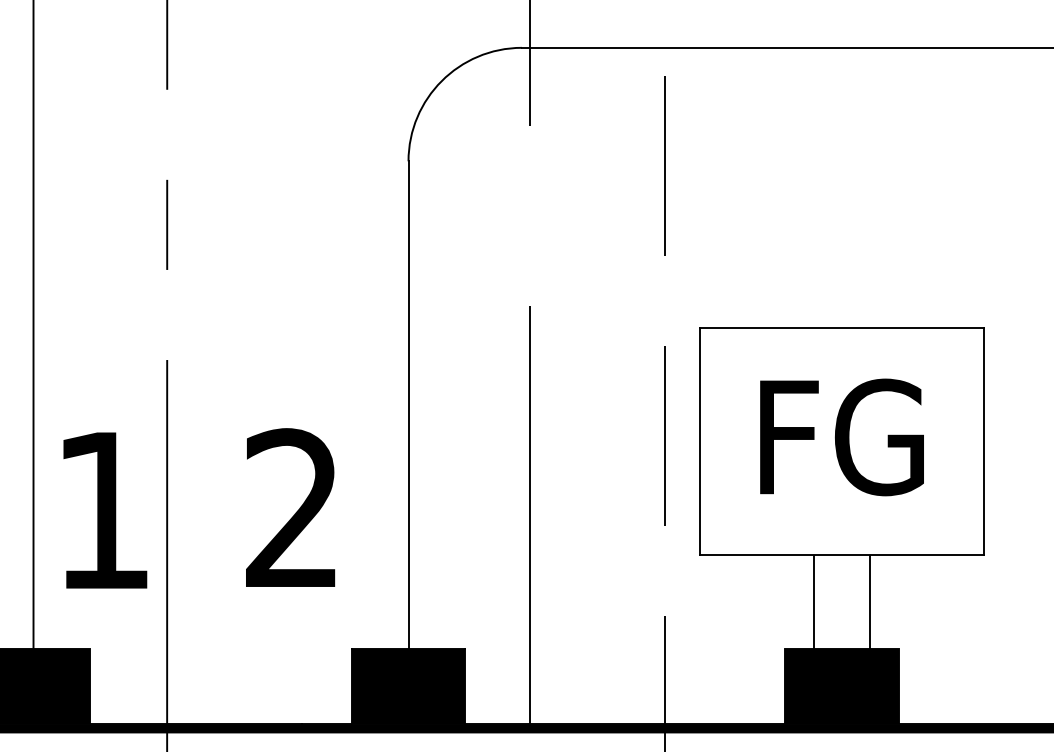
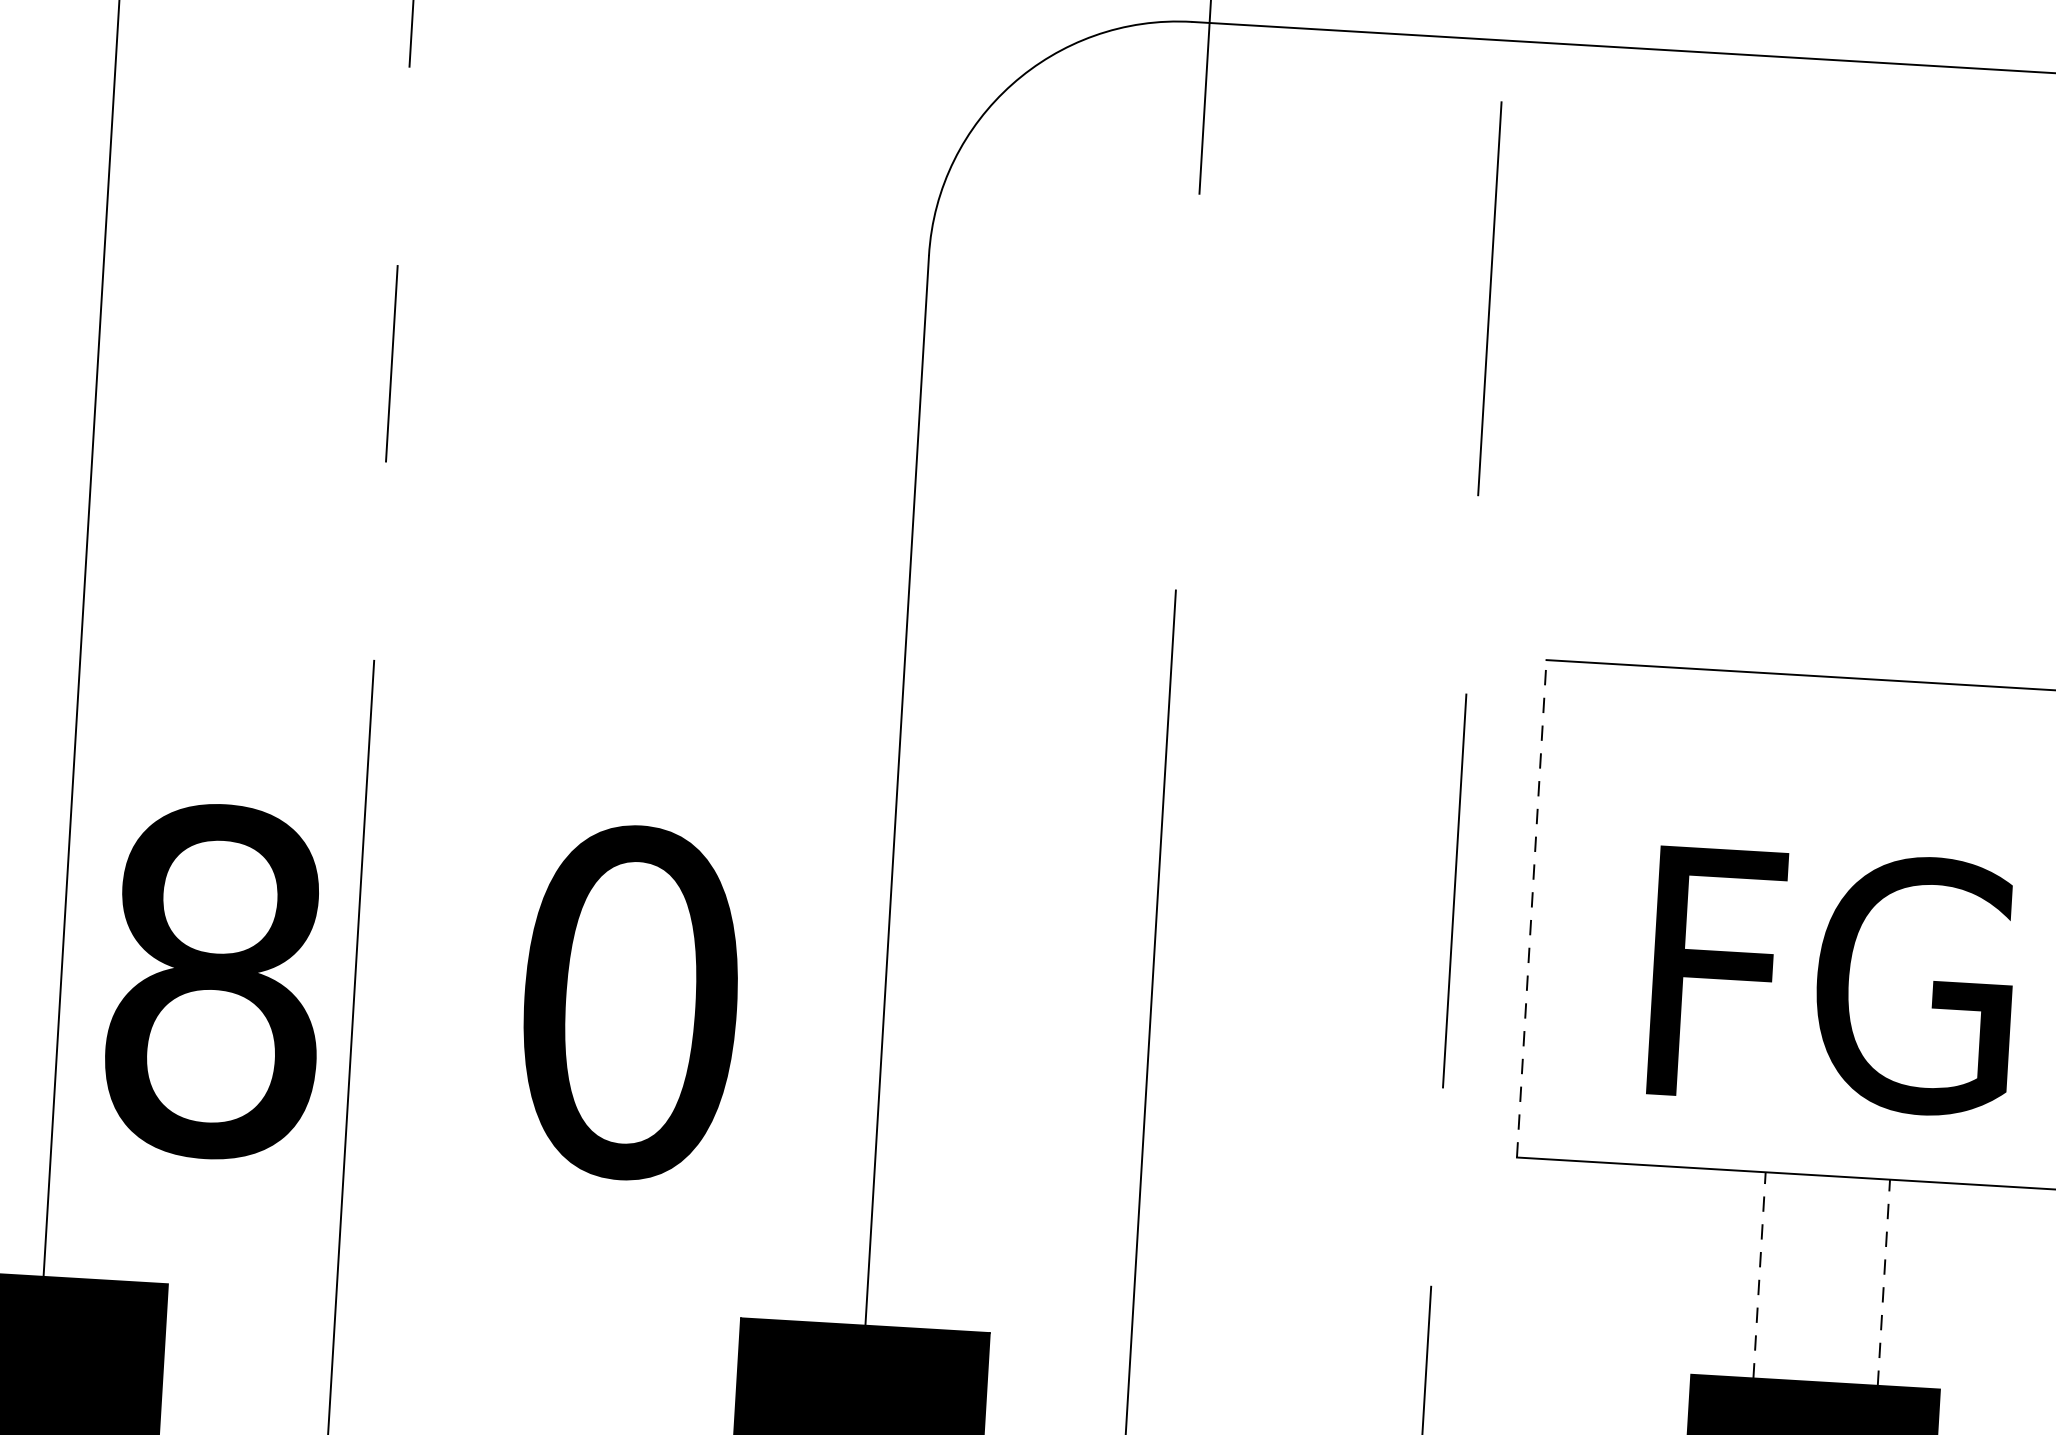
text: (841, 437) -> (1831, 980), moved
line: (700, 441) -> (1532, 907), solid -> dashed
text: (292, 508) -> (629, 1001), 2 -> 0
text: (103, 510) -> (215, 981), 1 -> 8
line: (813, 601) -> (1759, 1273), solid -> dashed
line: (870, 601) -> (1884, 1280), solid -> dashed

